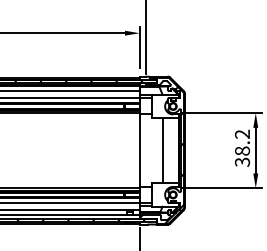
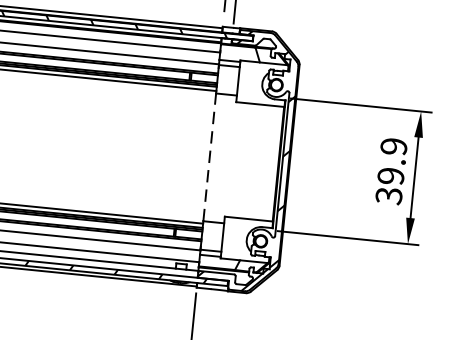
text: (242, 142) -> (392, 161), 38.2 -> 39.9
line: (139, 150) -> (209, 156), solid -> dashed
line: (162, 150) -> (249, 161), removed

